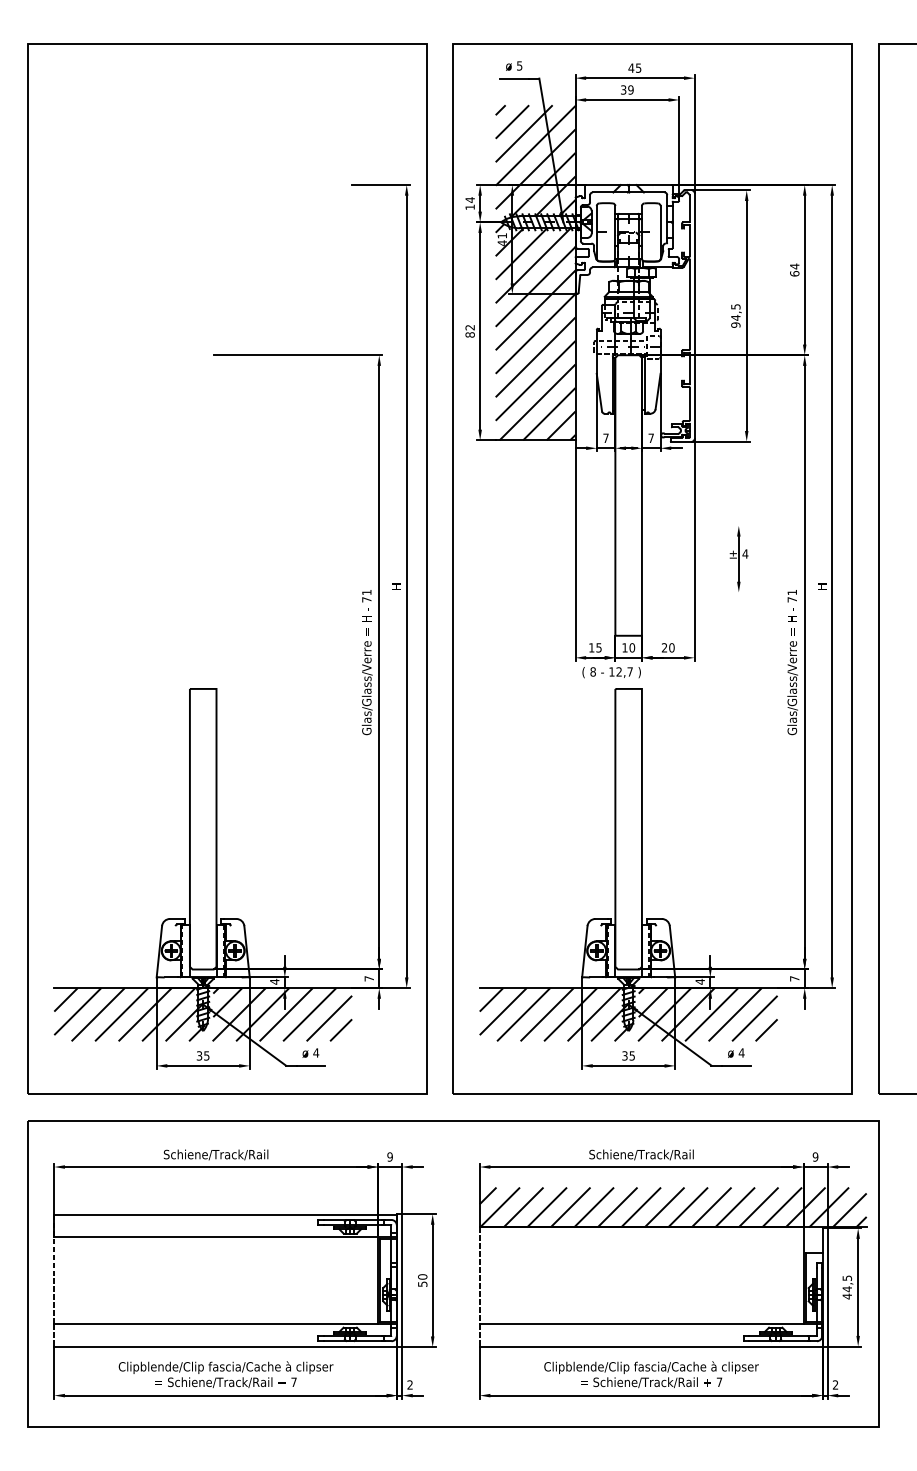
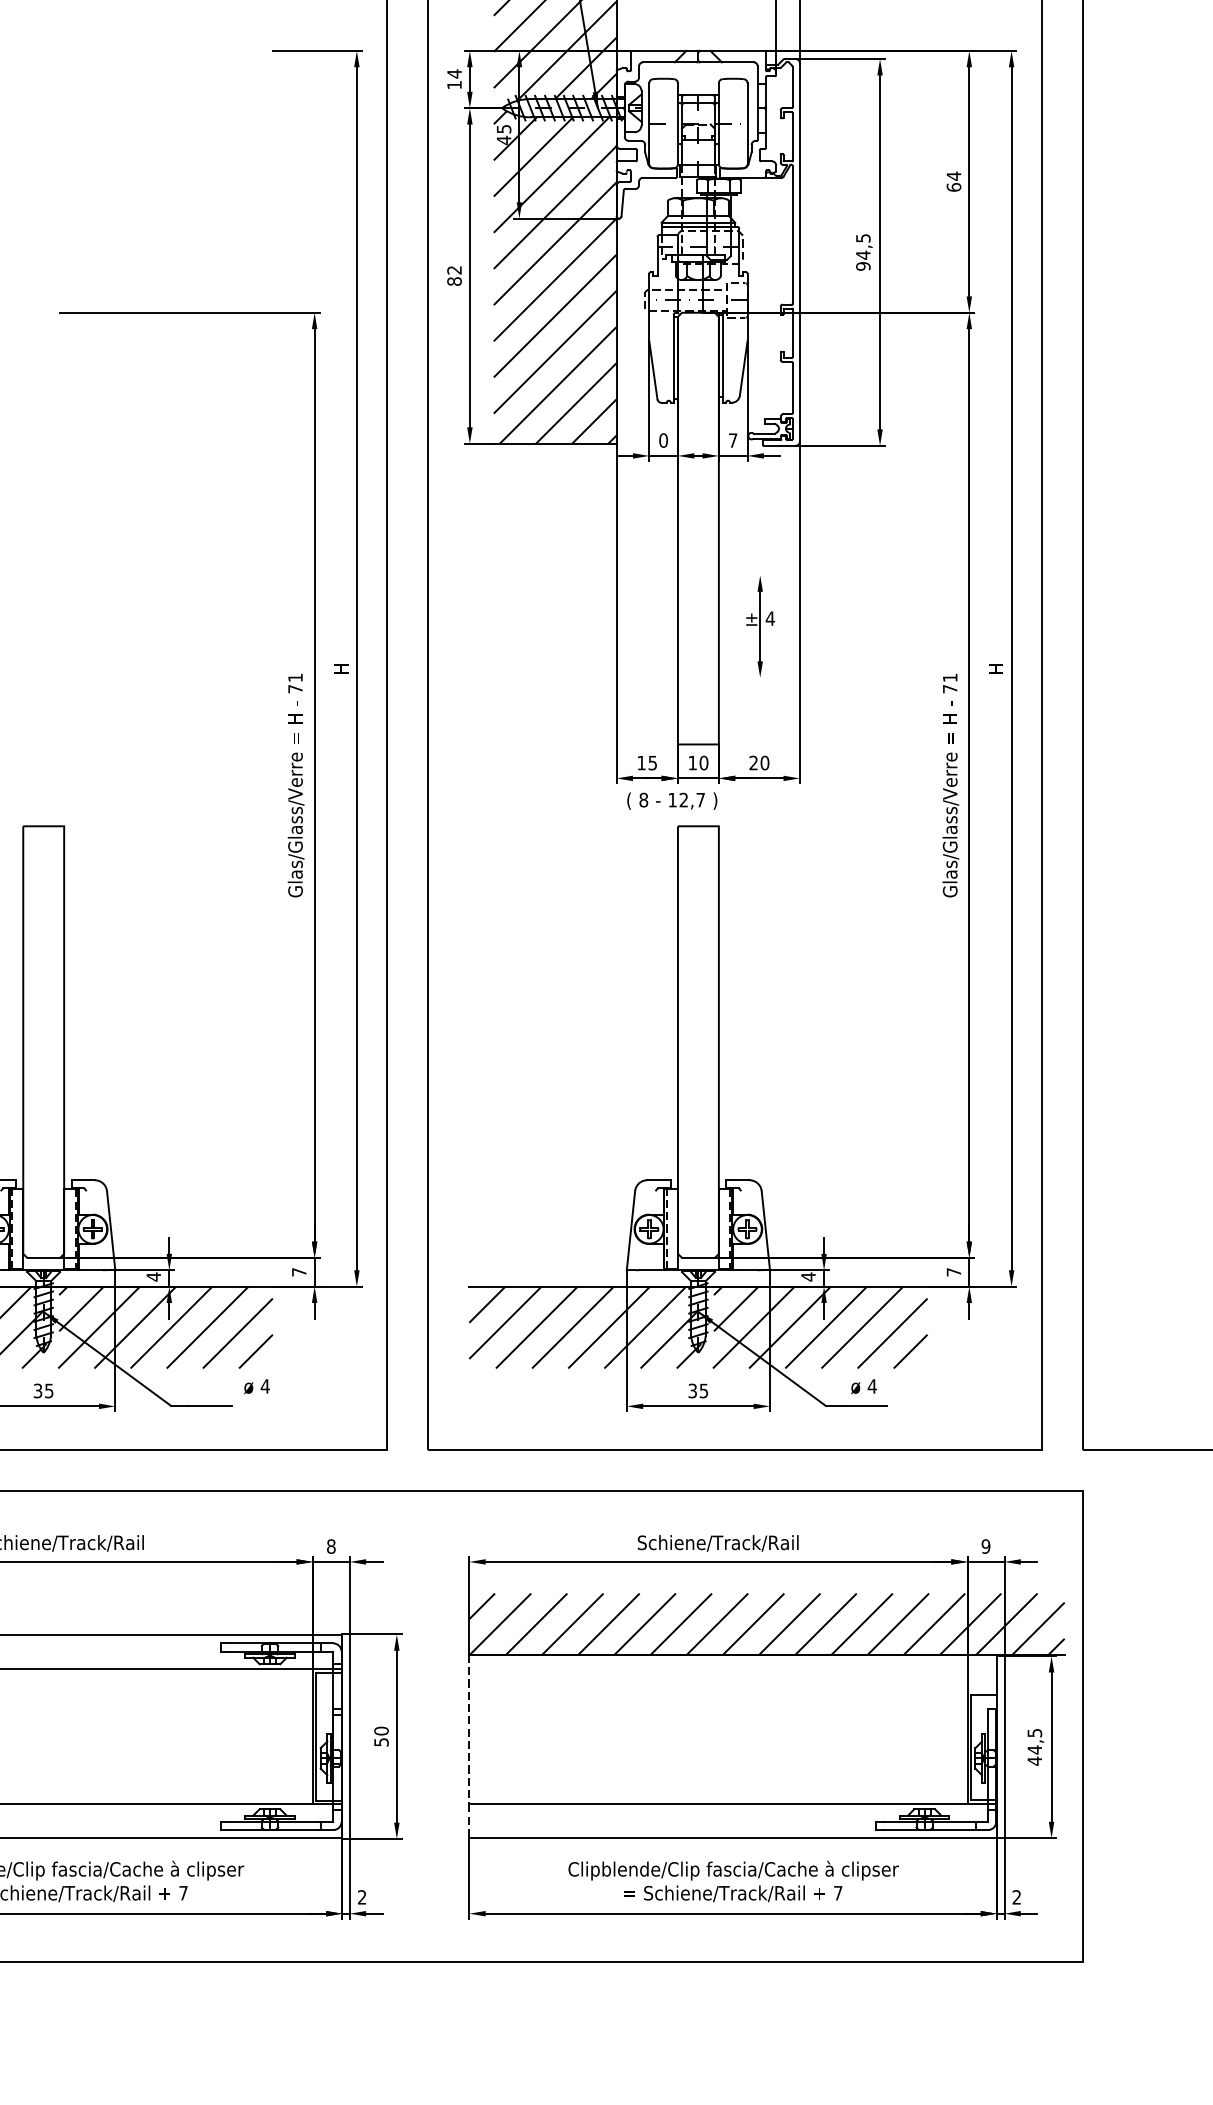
text: (502, 235) -> (504, 128), 41 -> 45
text: (605, 437) -> (662, 439), 7 -> 0
part: (738, 558) -> (759, 625), moved
text: (310, 1052) -> (256, 1385), moved
text: (389, 1156) -> (330, 1545), 9 -> 8

